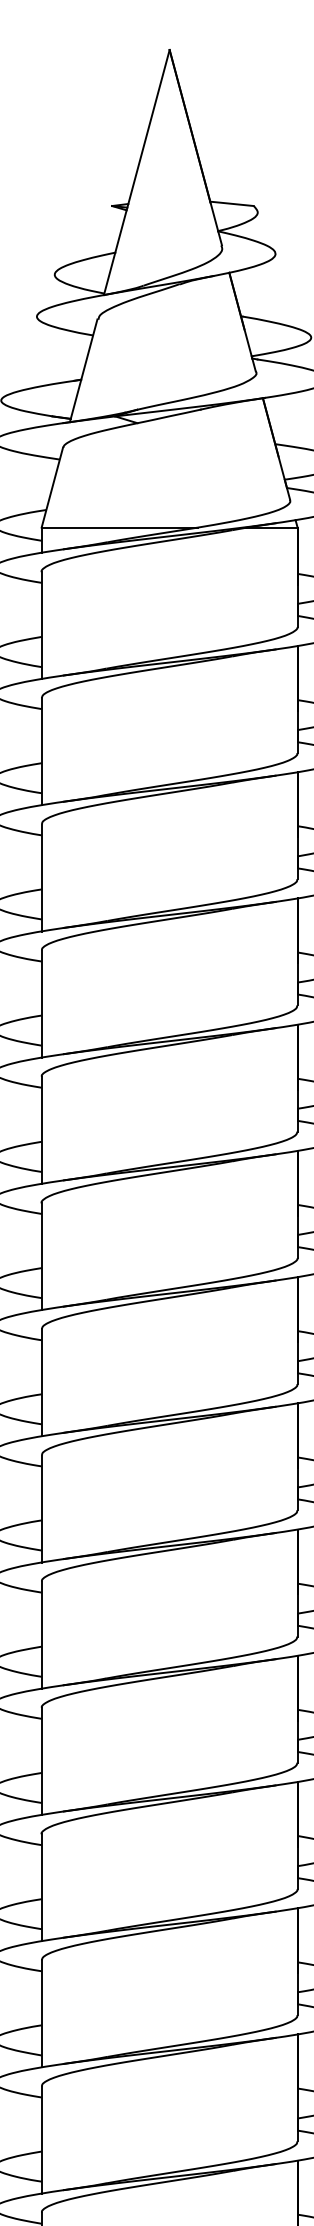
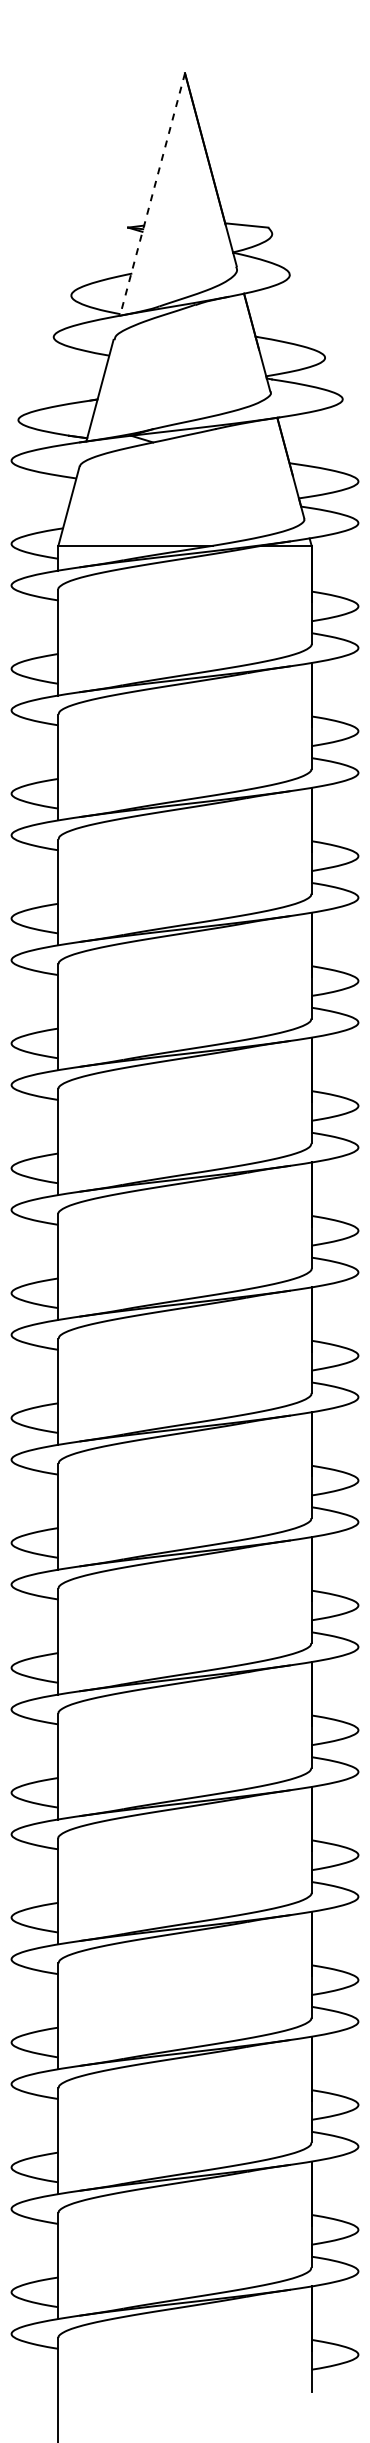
line: (136, 172) -> (152, 194), solid -> dashed

